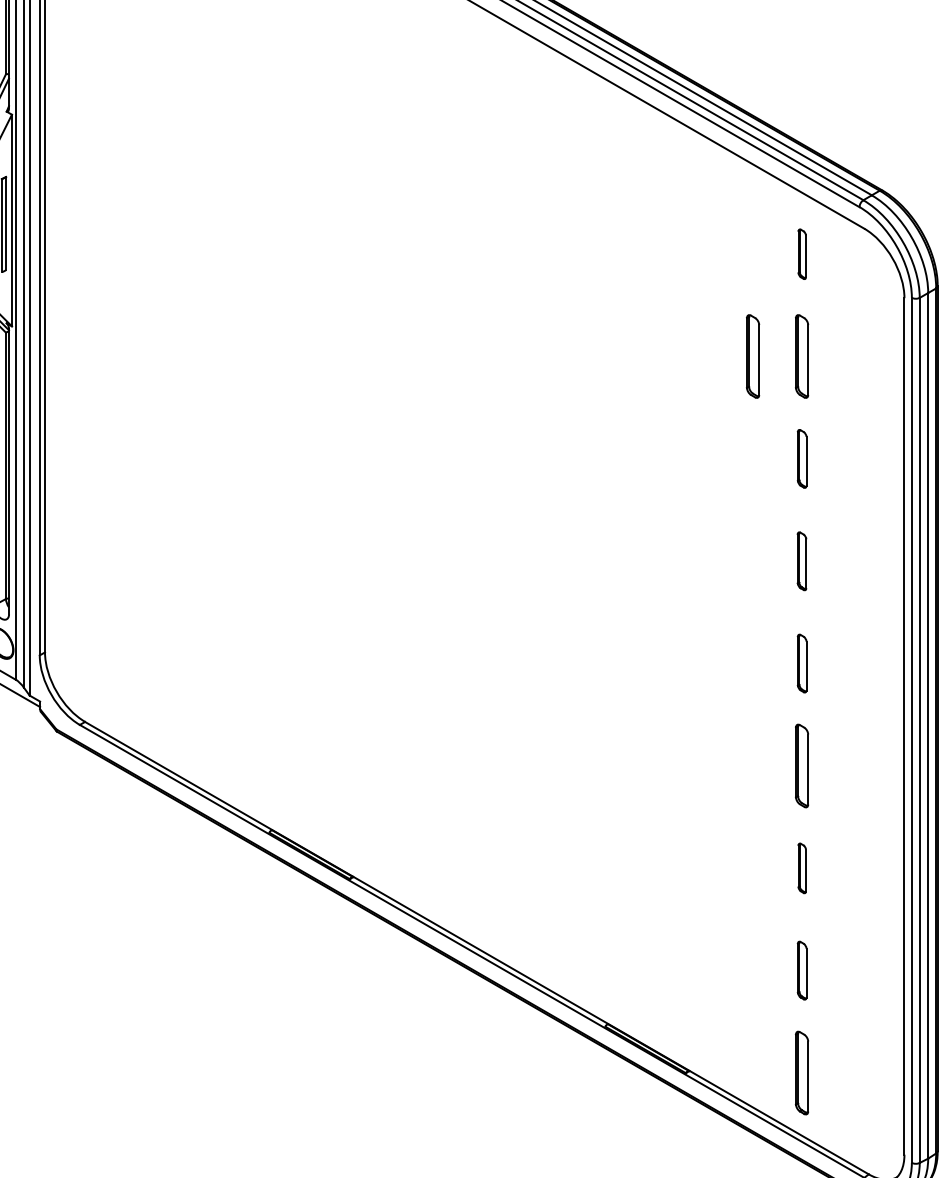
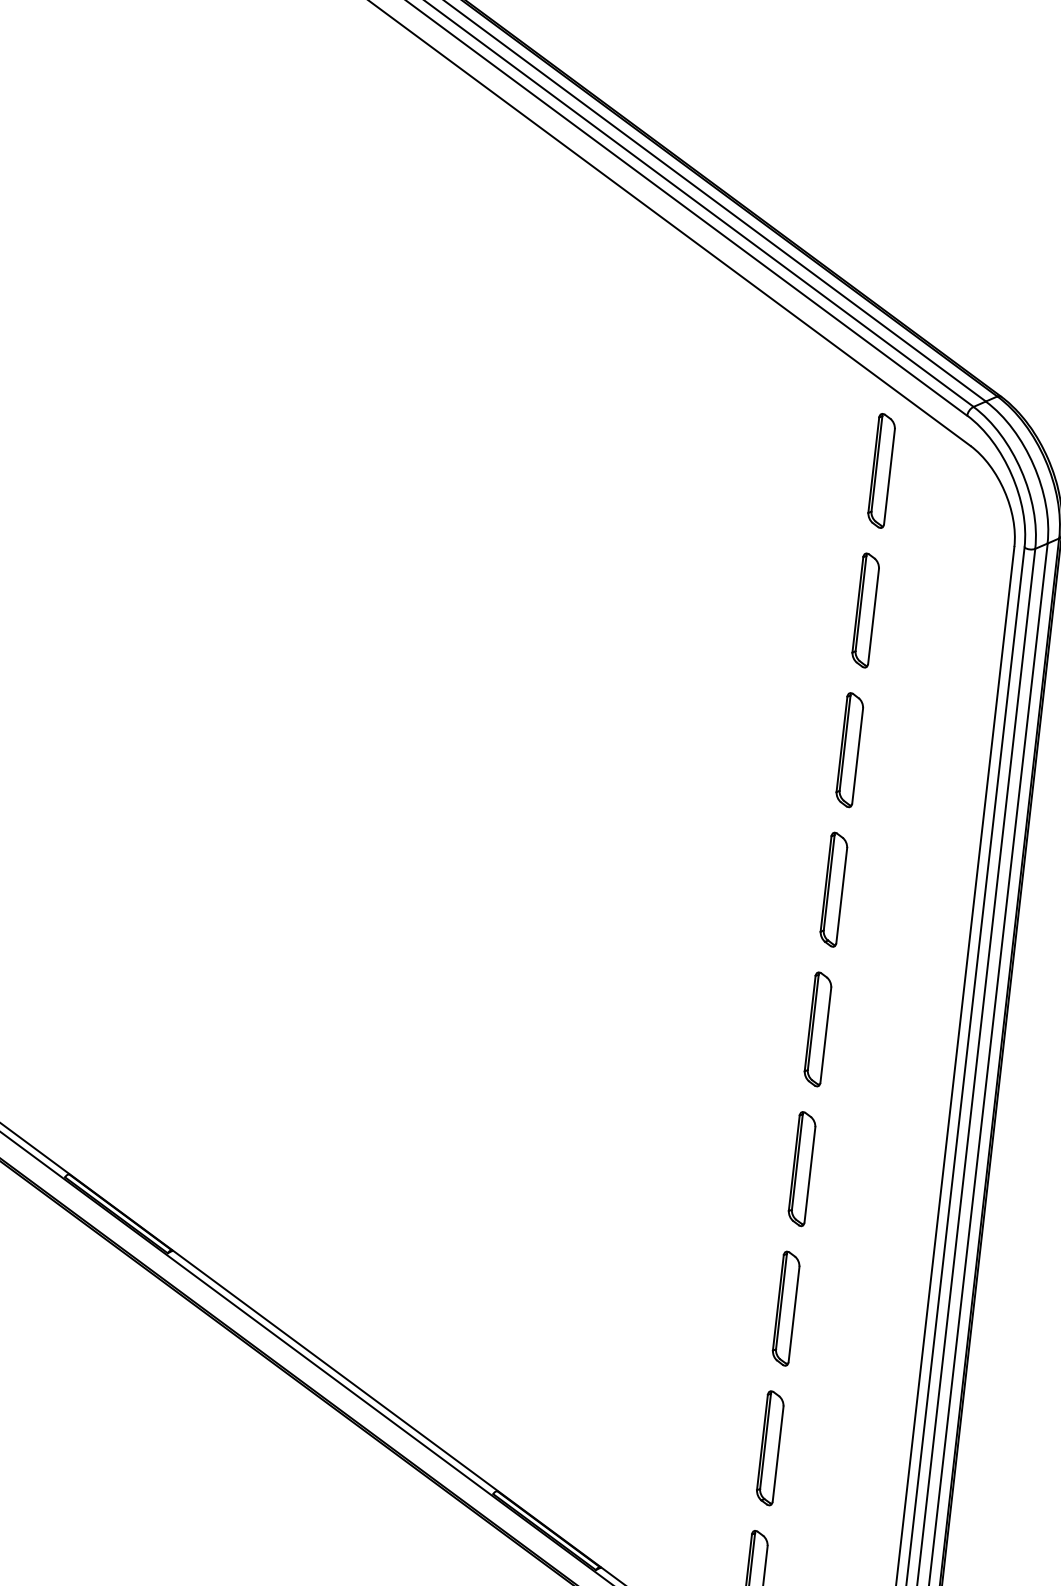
part: (802, 254) -> (882, 471), size x1.67
part: (753, 356) -> (799, 602), removed
part: (802, 458) -> (850, 749), size x1.43
part: (801, 561) -> (833, 890), size x1.43
part: (802, 663) -> (818, 1029), size x1.43
part: (802, 868) -> (786, 1308), size x1.67
part: (802, 970) -> (770, 1448), size x1.43

